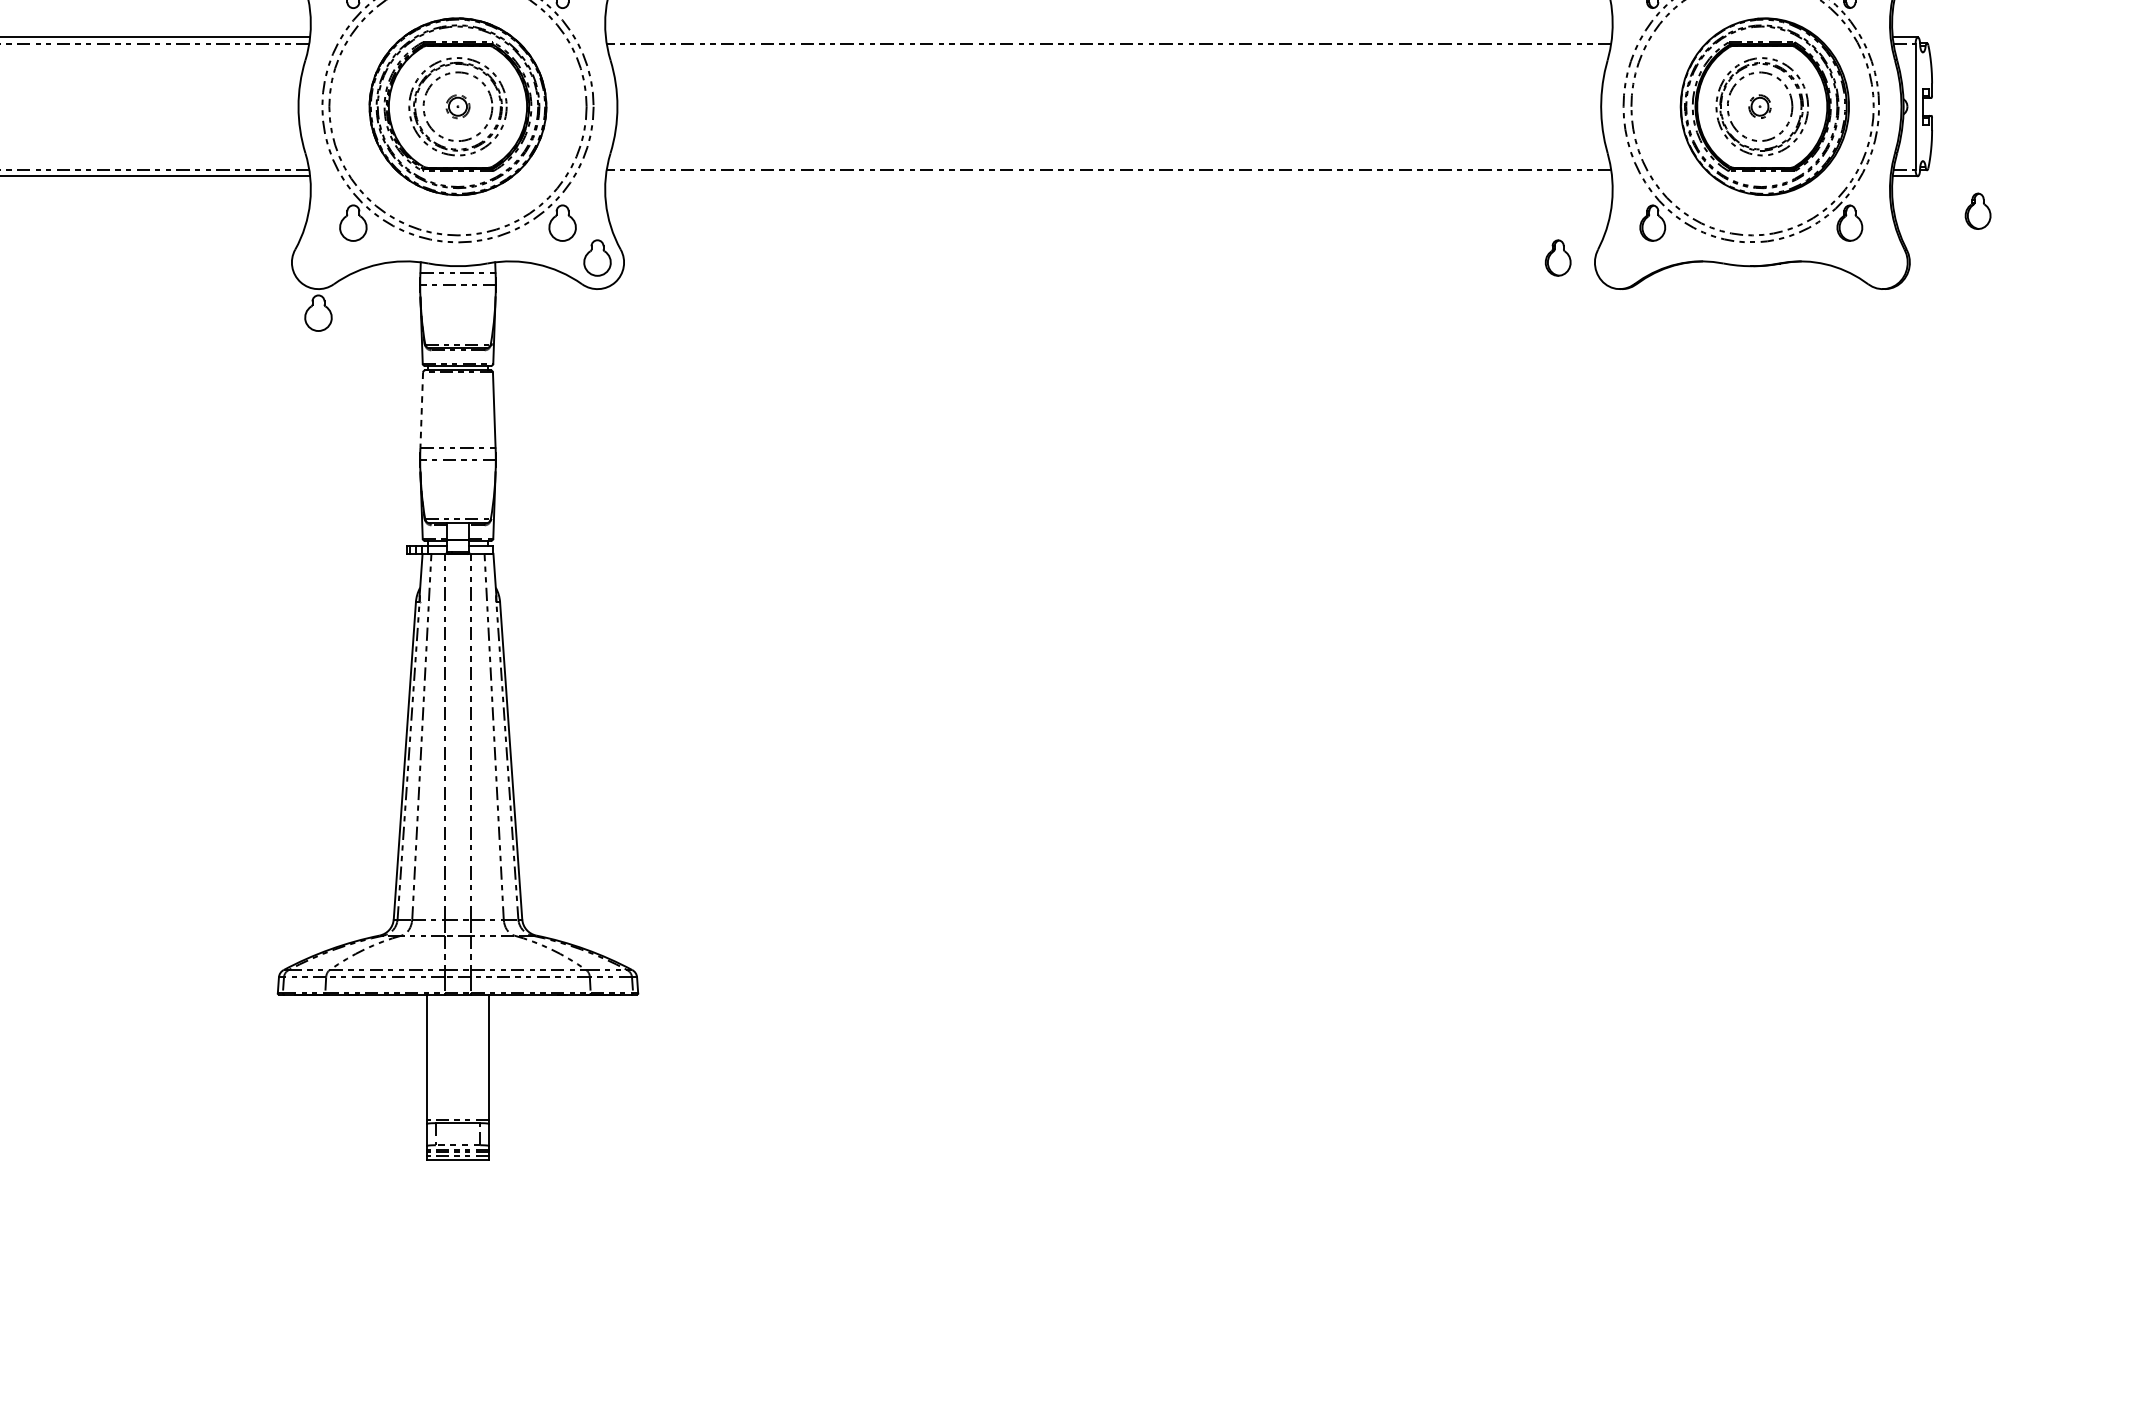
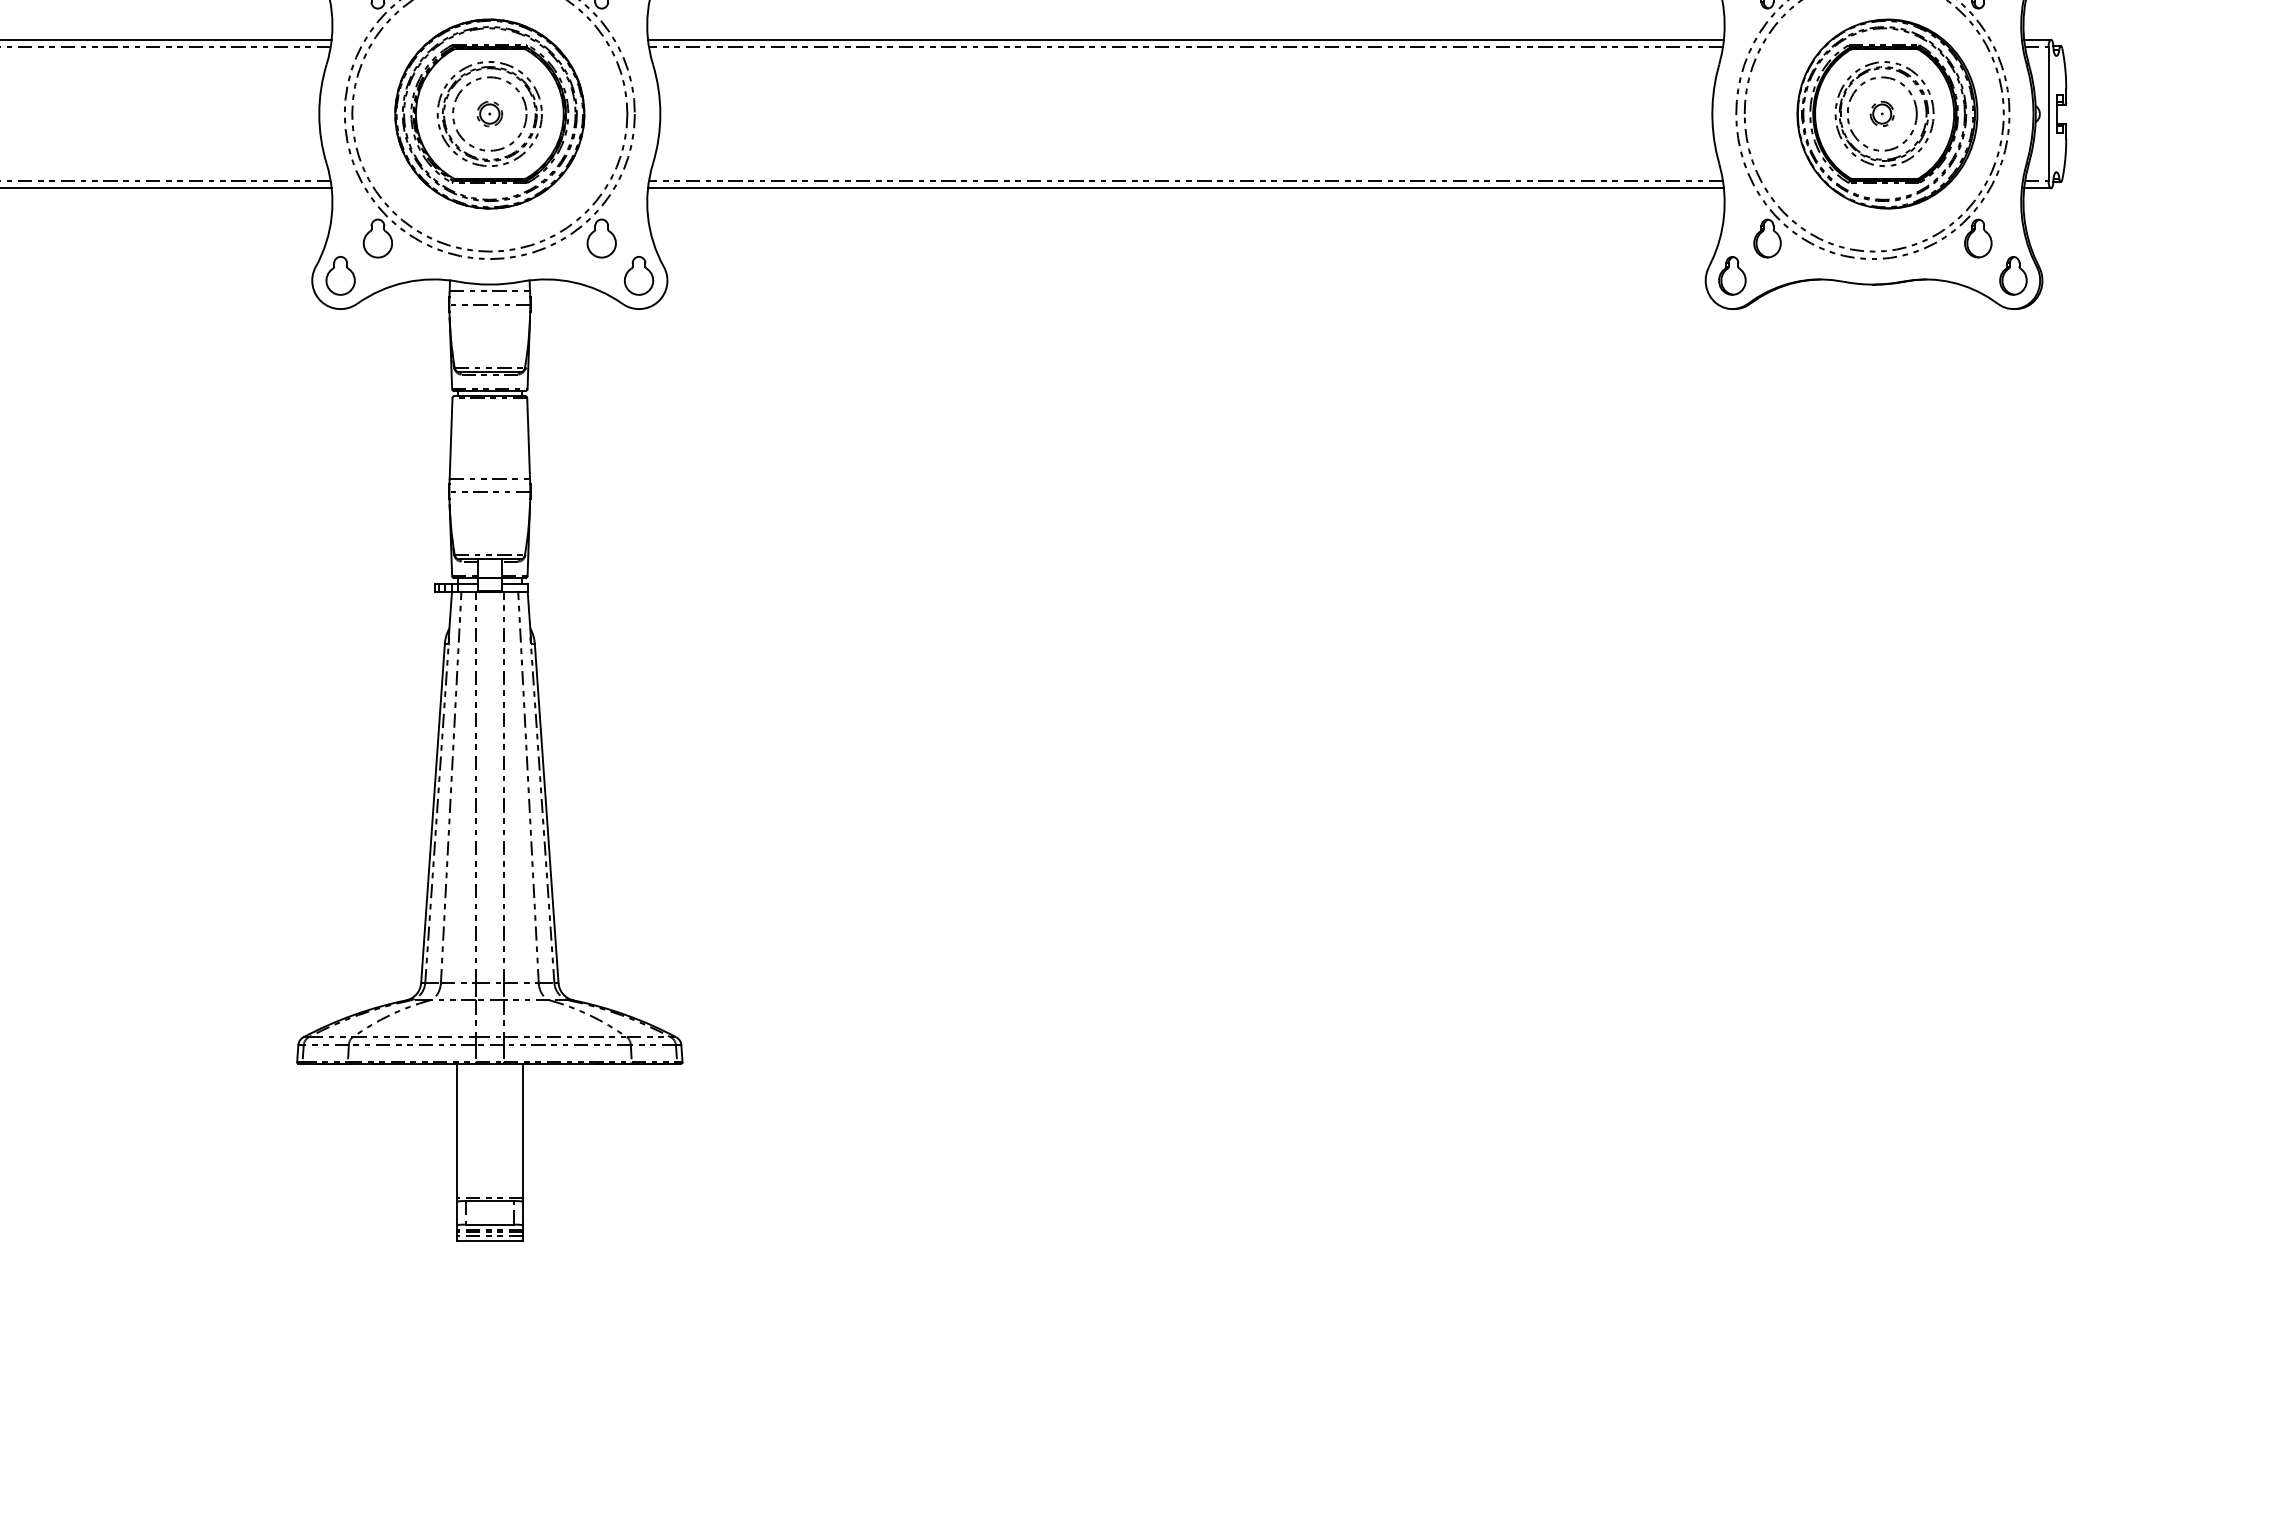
line: (1108, 37) -> (1185, 39), added
line: (1108, 176) -> (1185, 188), added
part: (1978, 210) -> (2013, 275), moved
part: (1558, 257) -> (1732, 275), moved
part: (318, 312) -> (340, 275), moved
line: (422, 410) -> (451, 438), dashed -> solid
line: (457, 1145) -> (489, 1224), dashed -> solid

